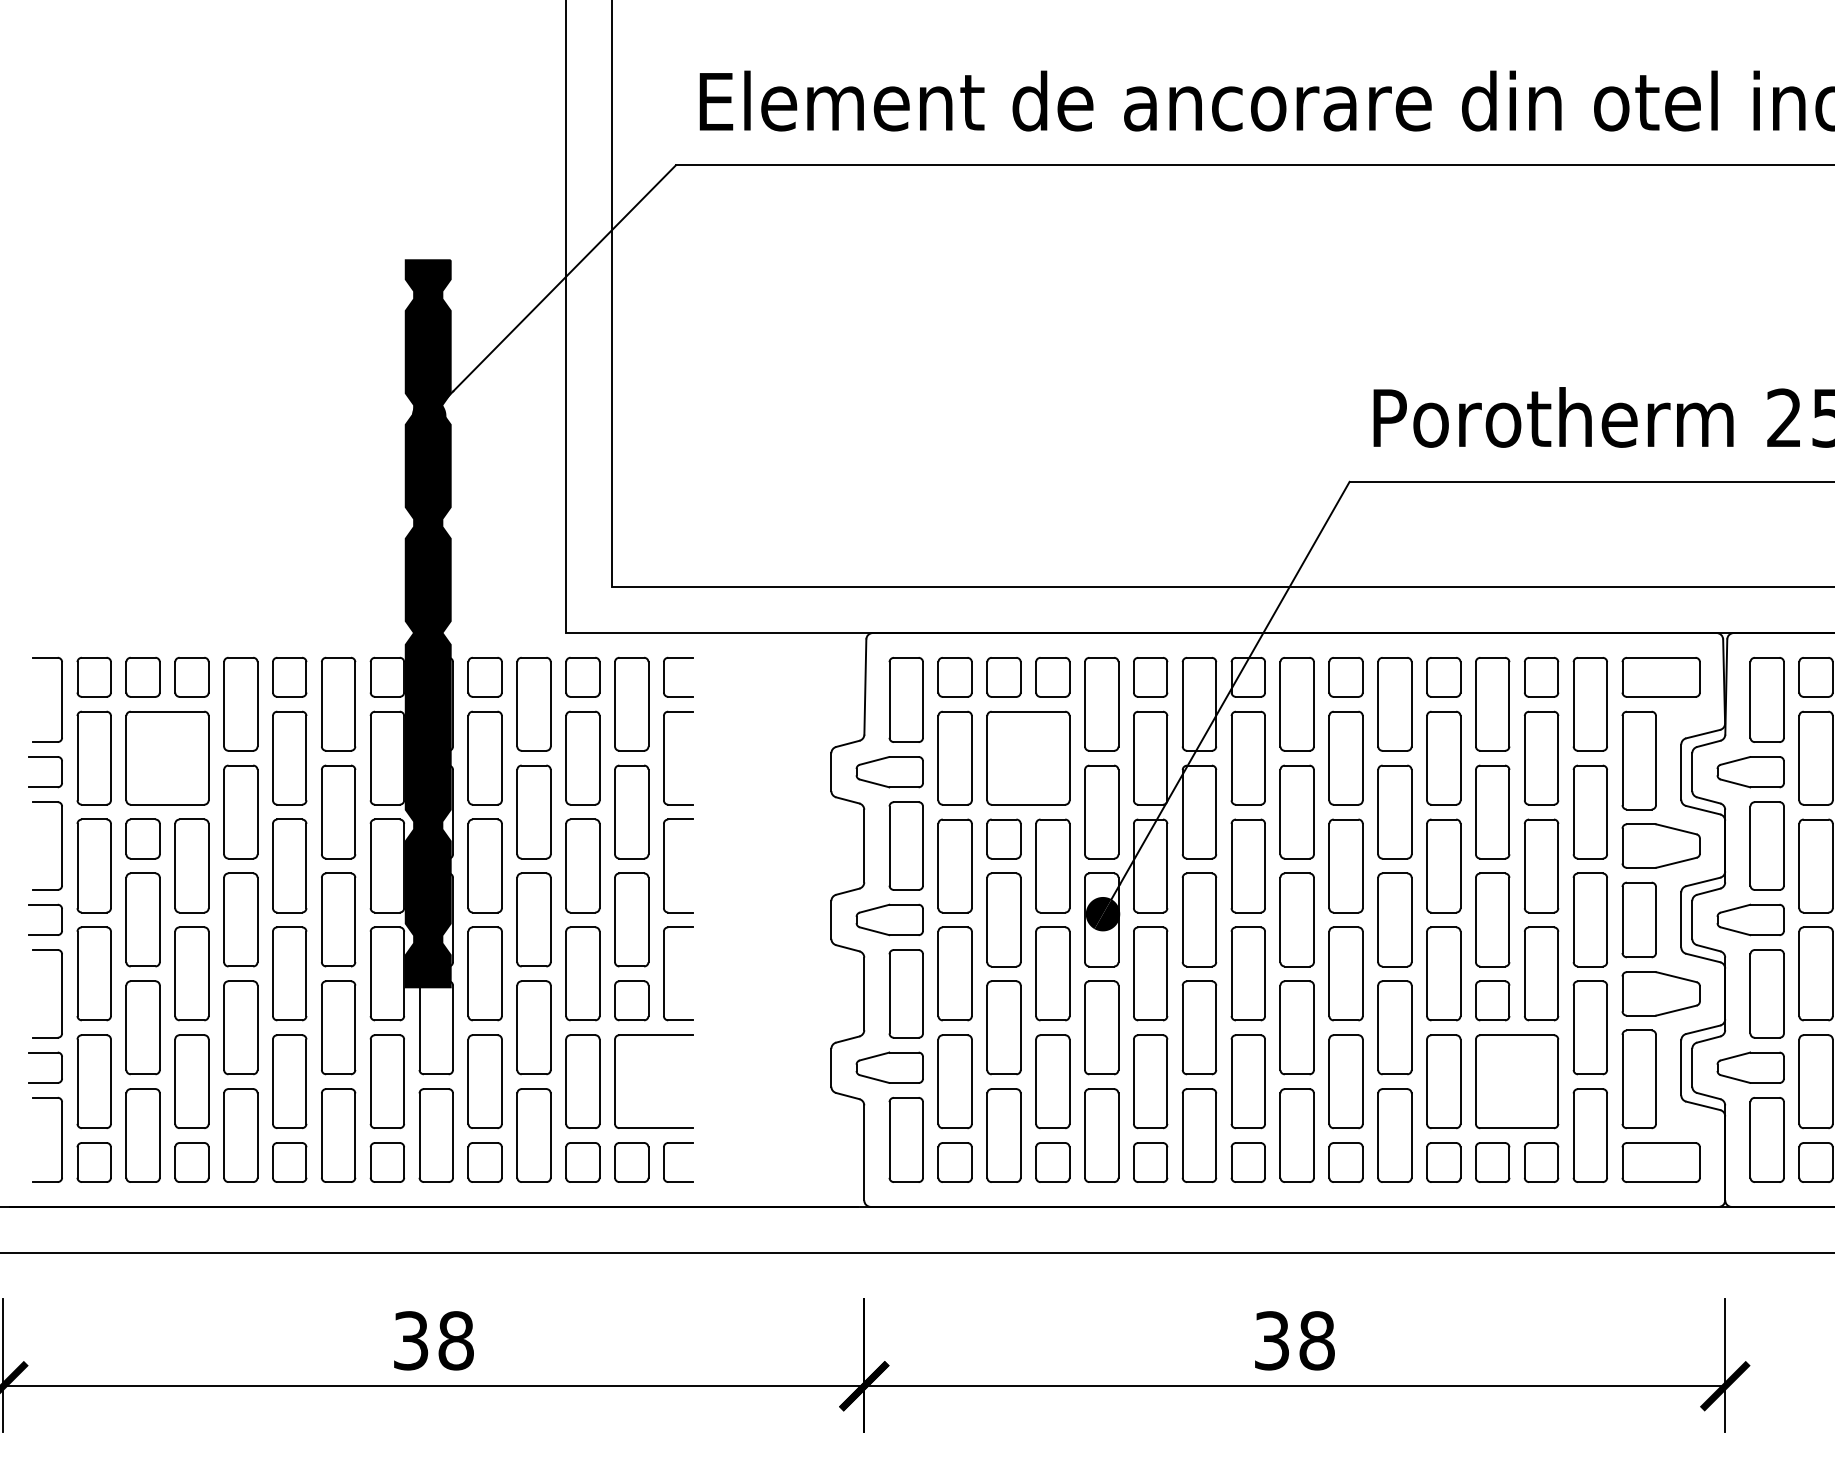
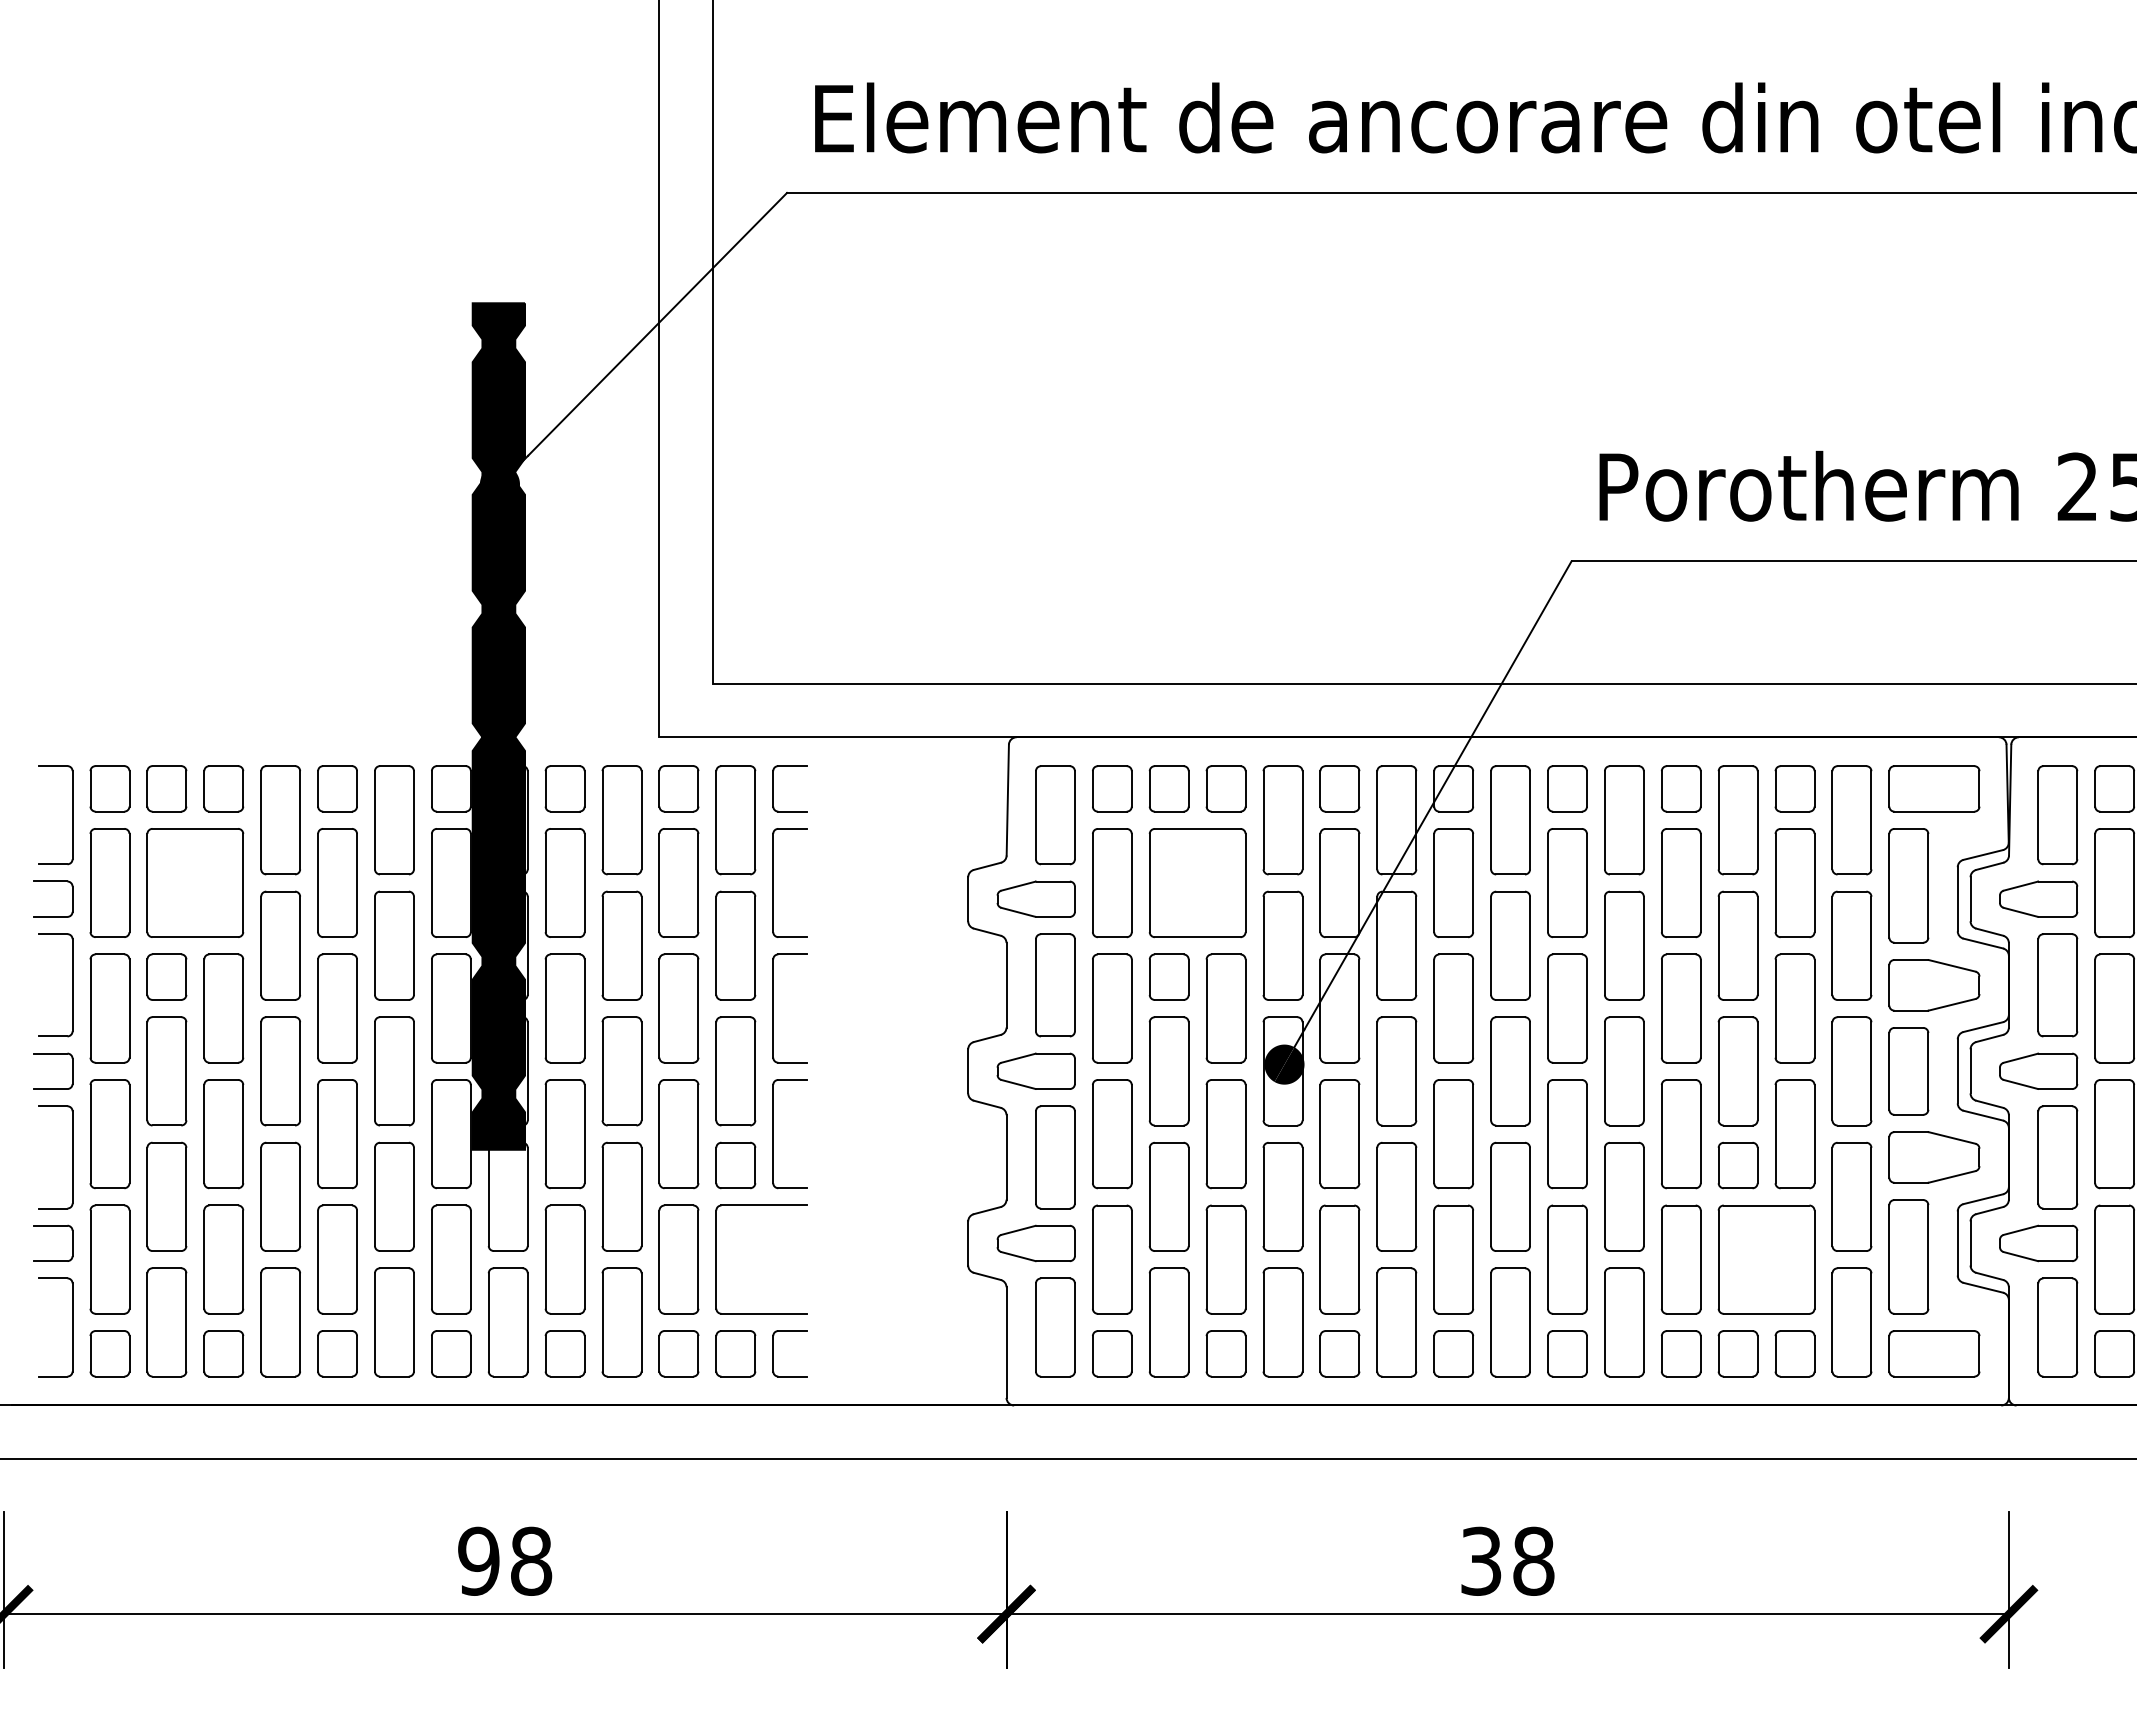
text: (410, 1340) -> (478, 1560), 38 -> 98

